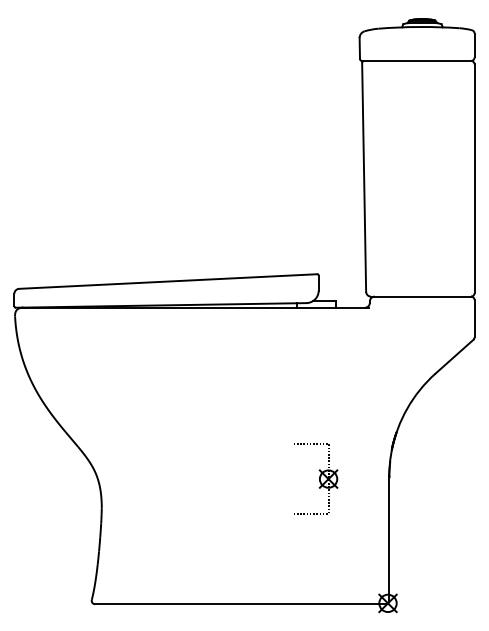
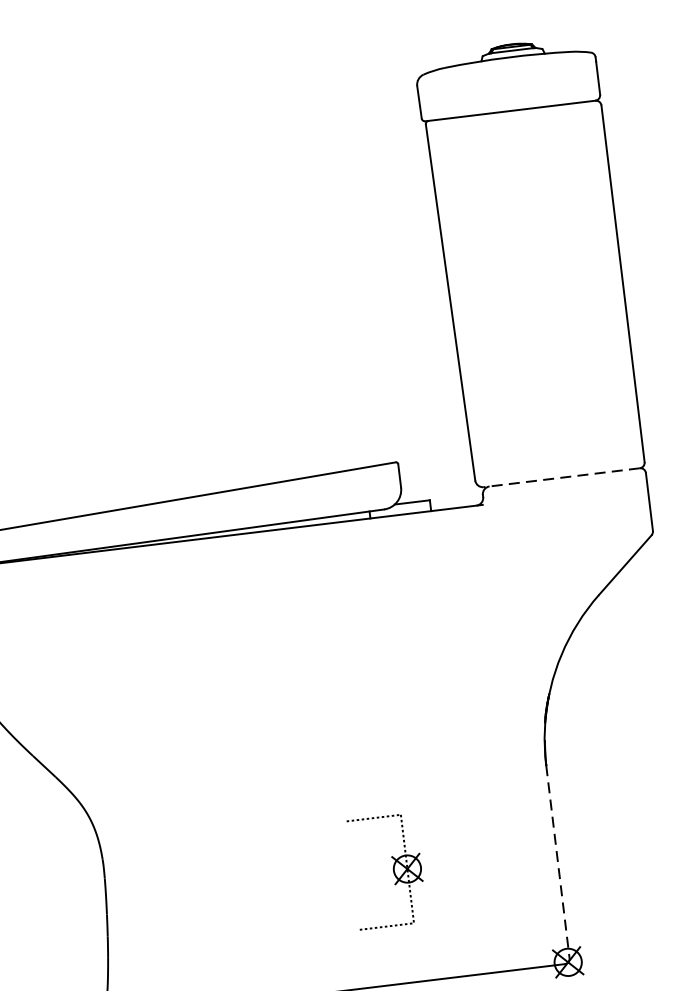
line: (420, 296) -> (560, 477), solid -> dashed
part: (316, 478) -> (388, 870), moved
line: (389, 538) -> (558, 860), solid -> dashed

